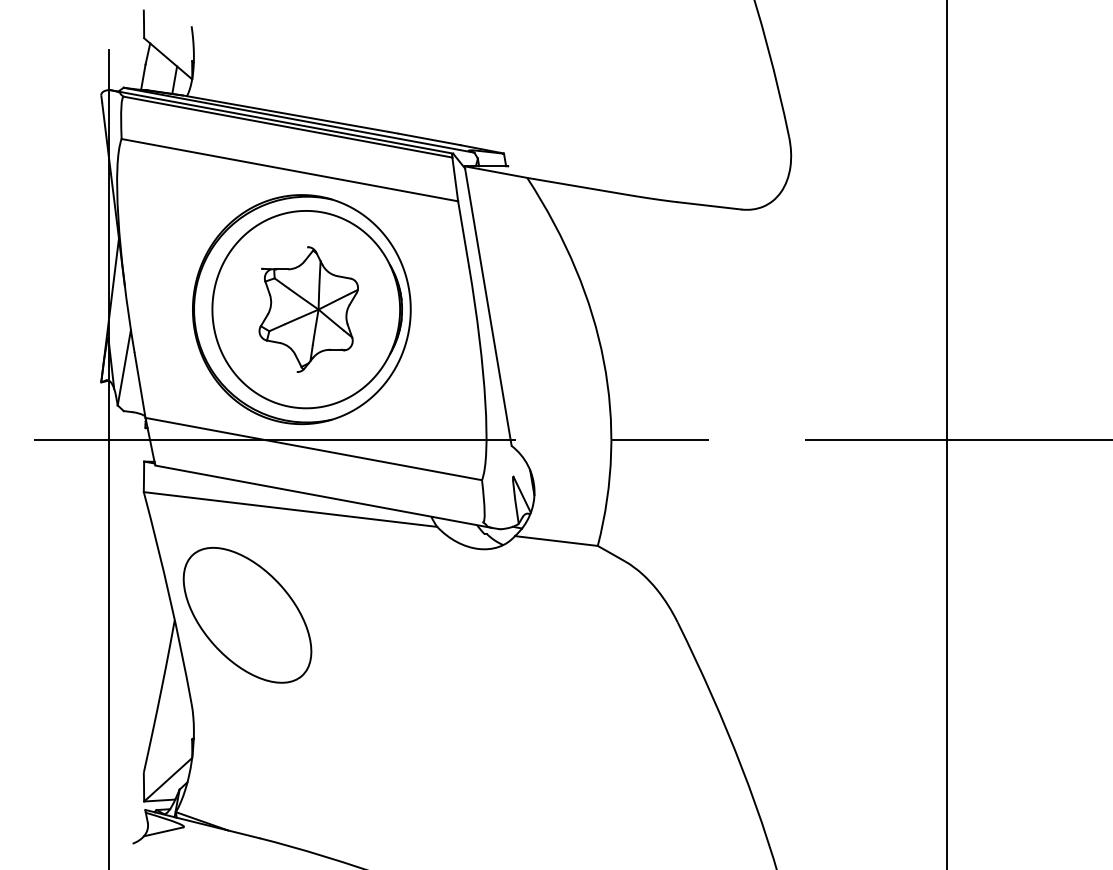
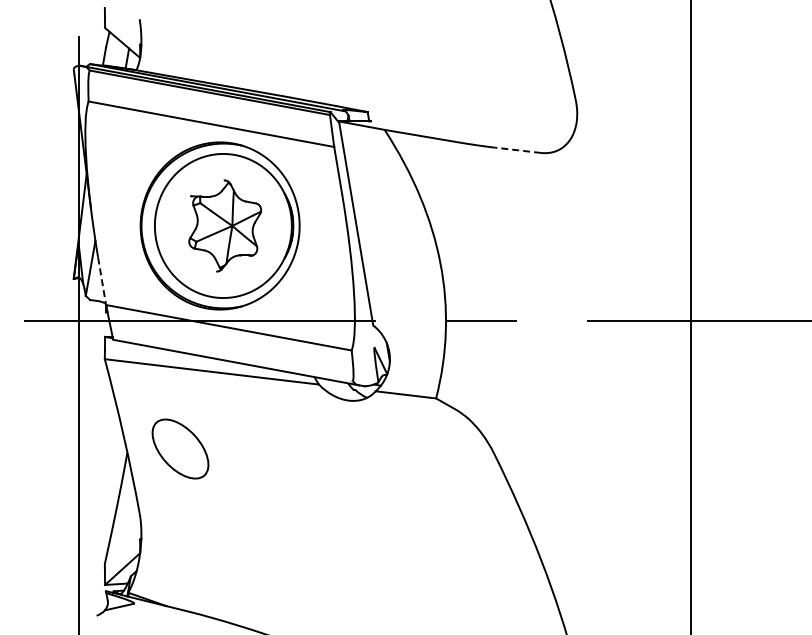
line: (709, 206) -> (517, 150), solid -> dashed
line: (140, 385) -> (102, 281), solid -> dashed
part: (247, 614) -> (180, 448), size x0.6

